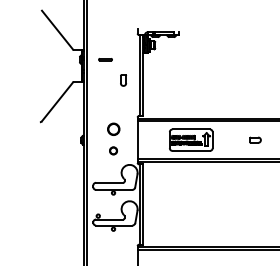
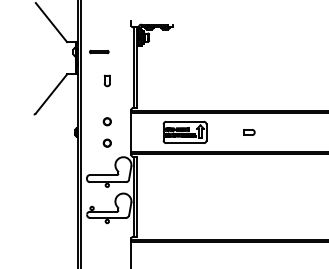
part: (105, 59) -> (99, 51), size x1.43
part: (122, 80) -> (106, 80), moved
part: (112, 129) -> (106, 121), size x0.62

